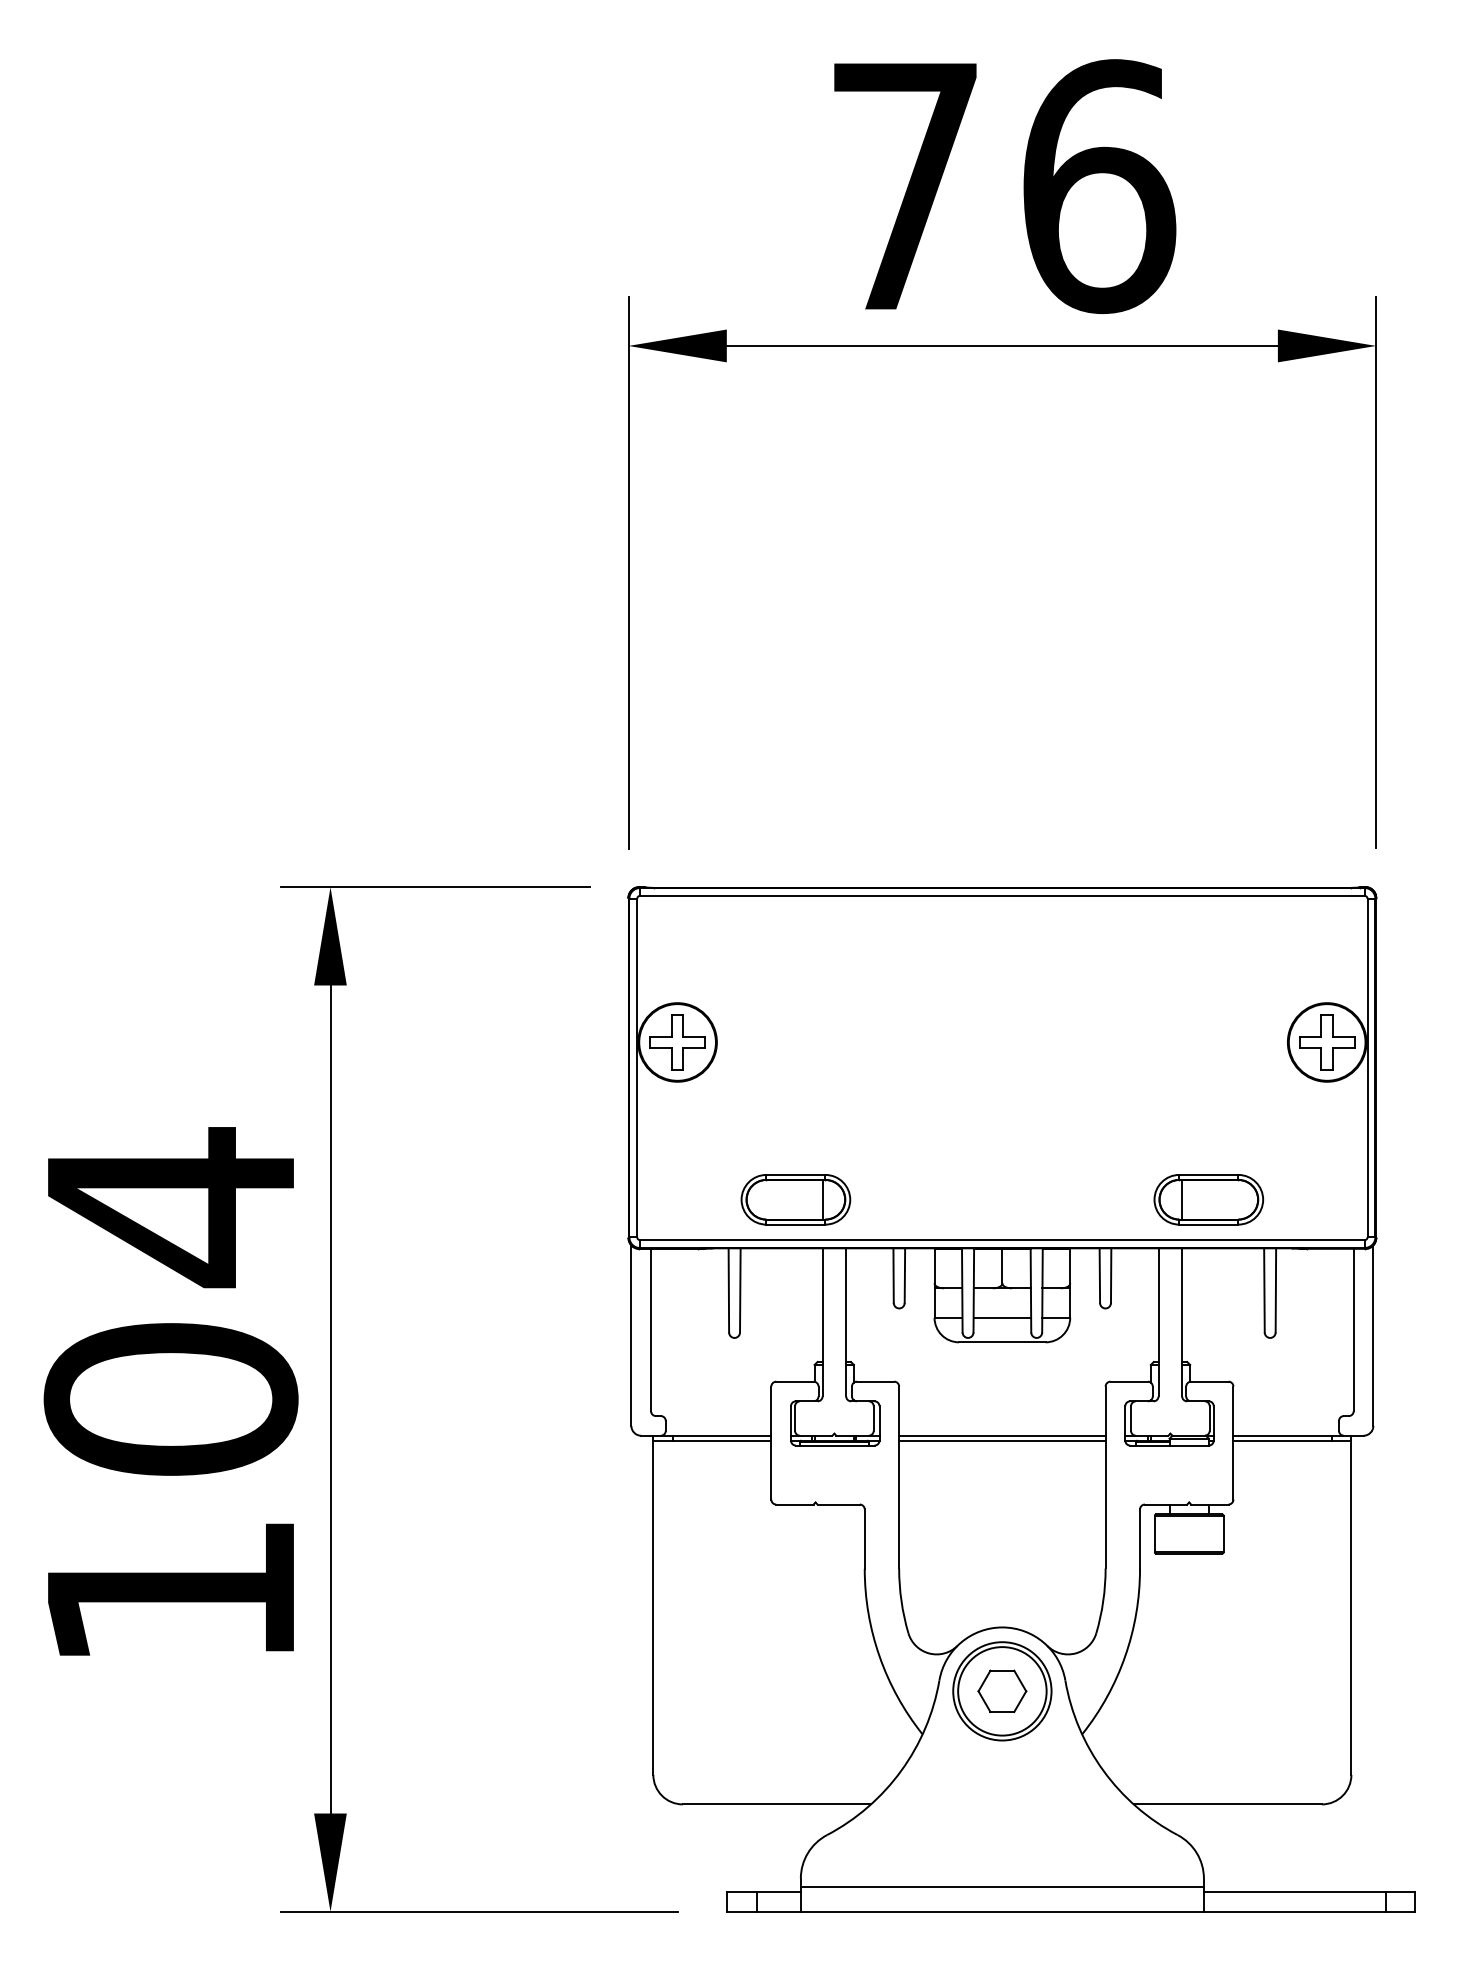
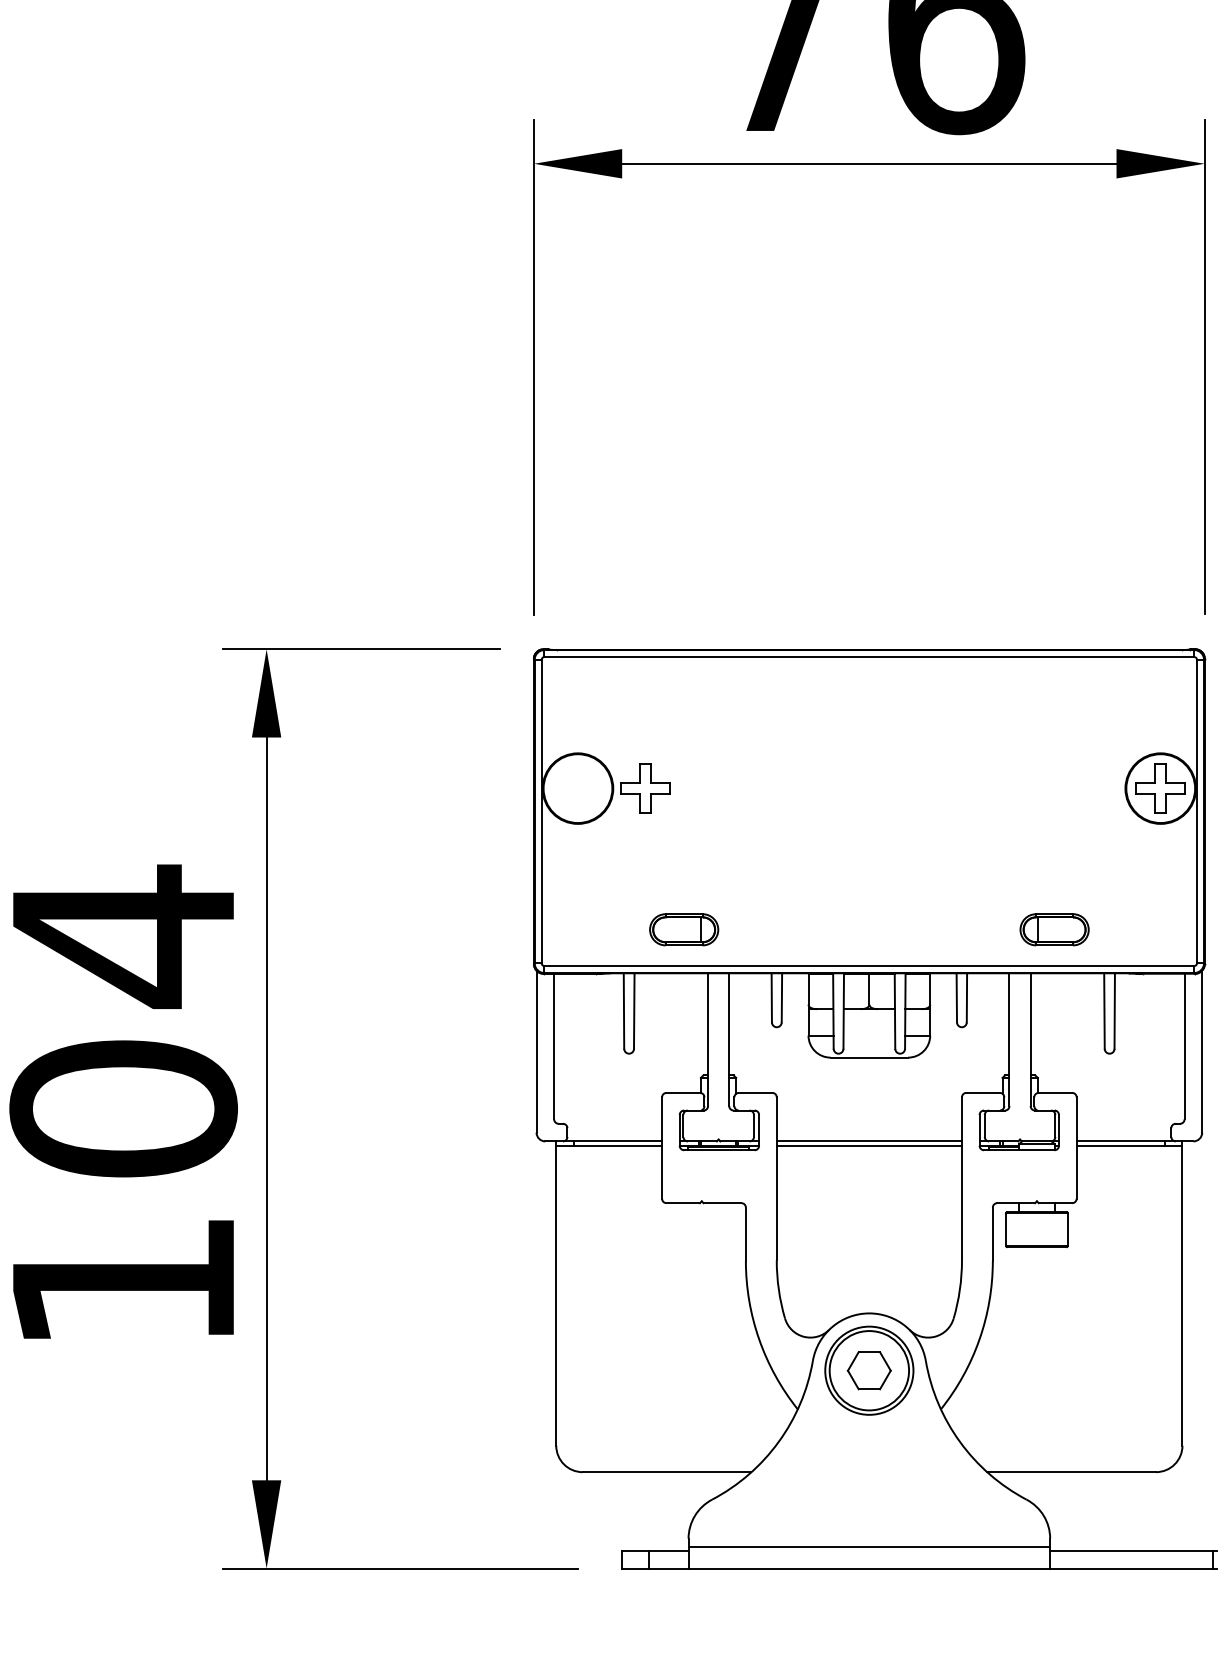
part: (677, 1042) -> (645, 788), moved
part: (795, 1199) -> (683, 929), size x0.7
part: (1208, 1199) -> (1054, 929), size x0.7
line: (1002, 1317) -> (869, 1035), removed

